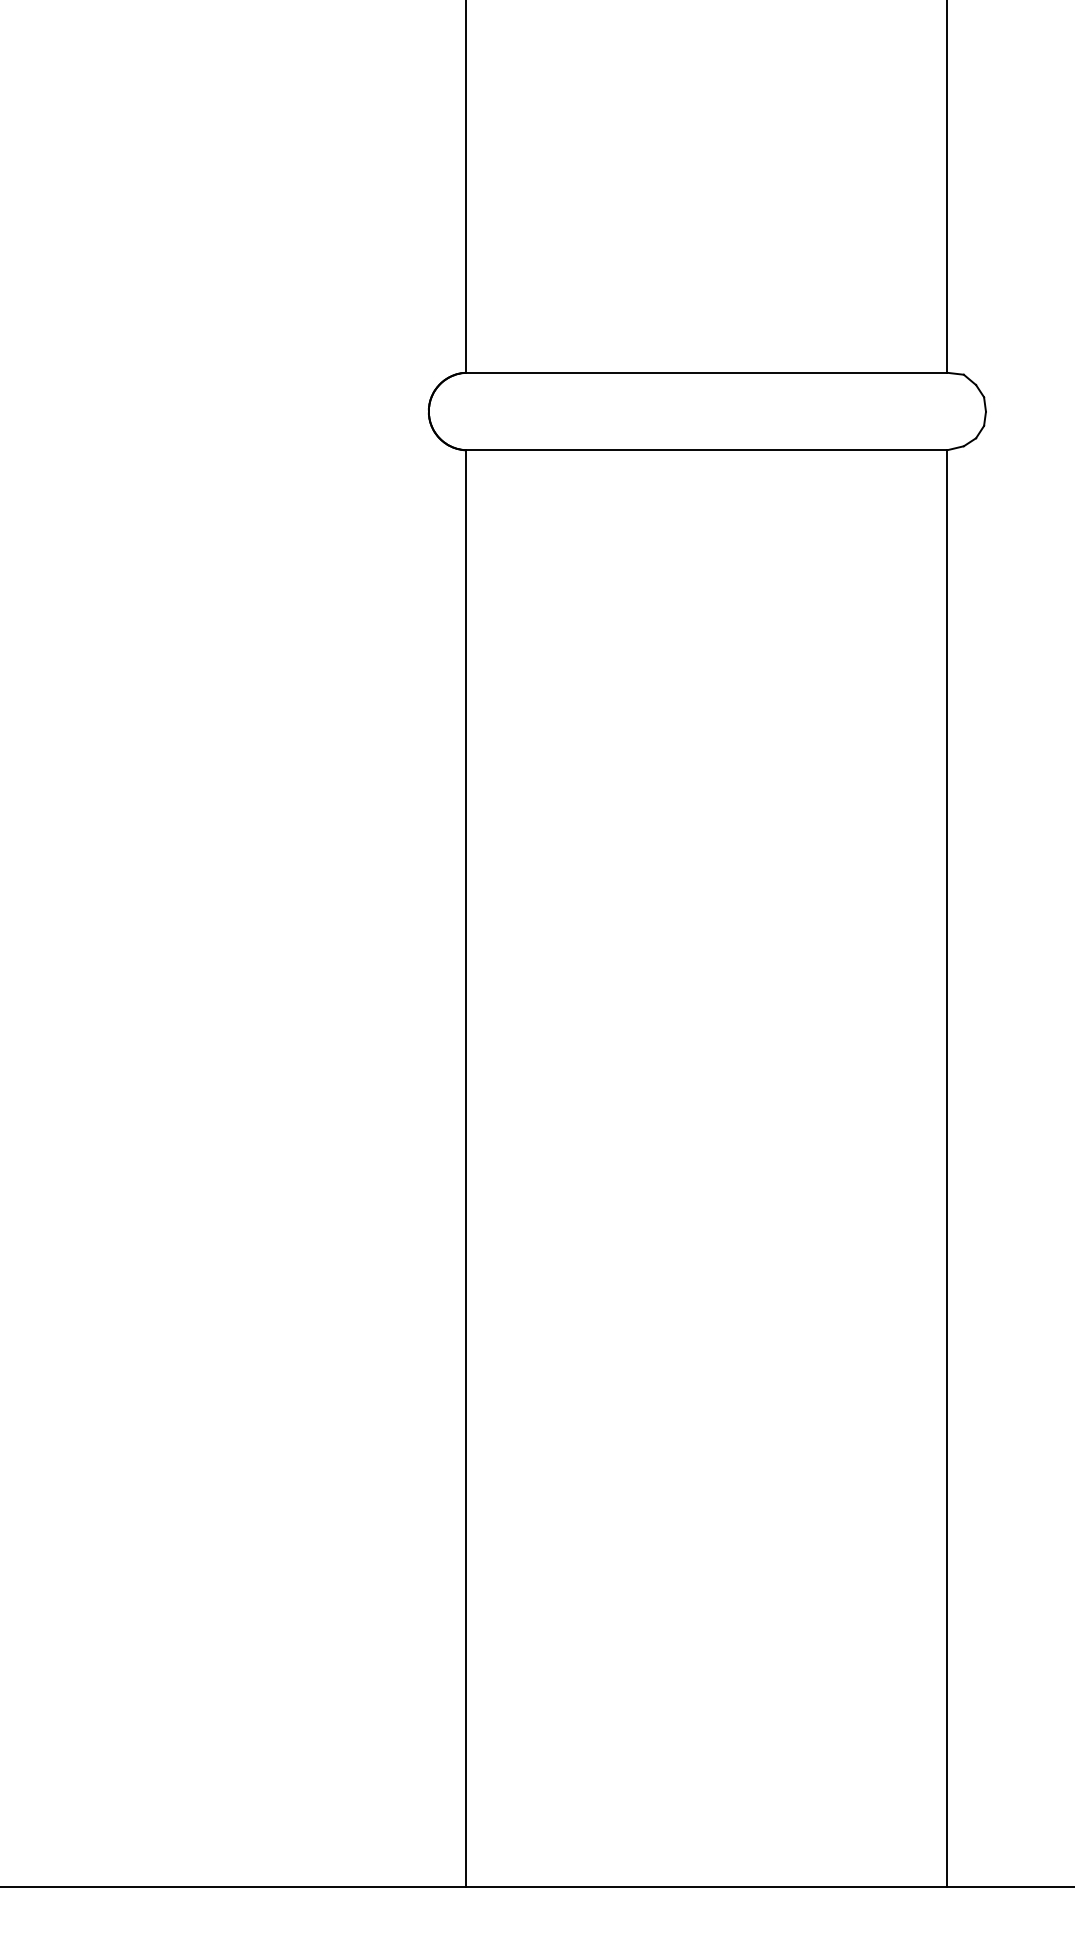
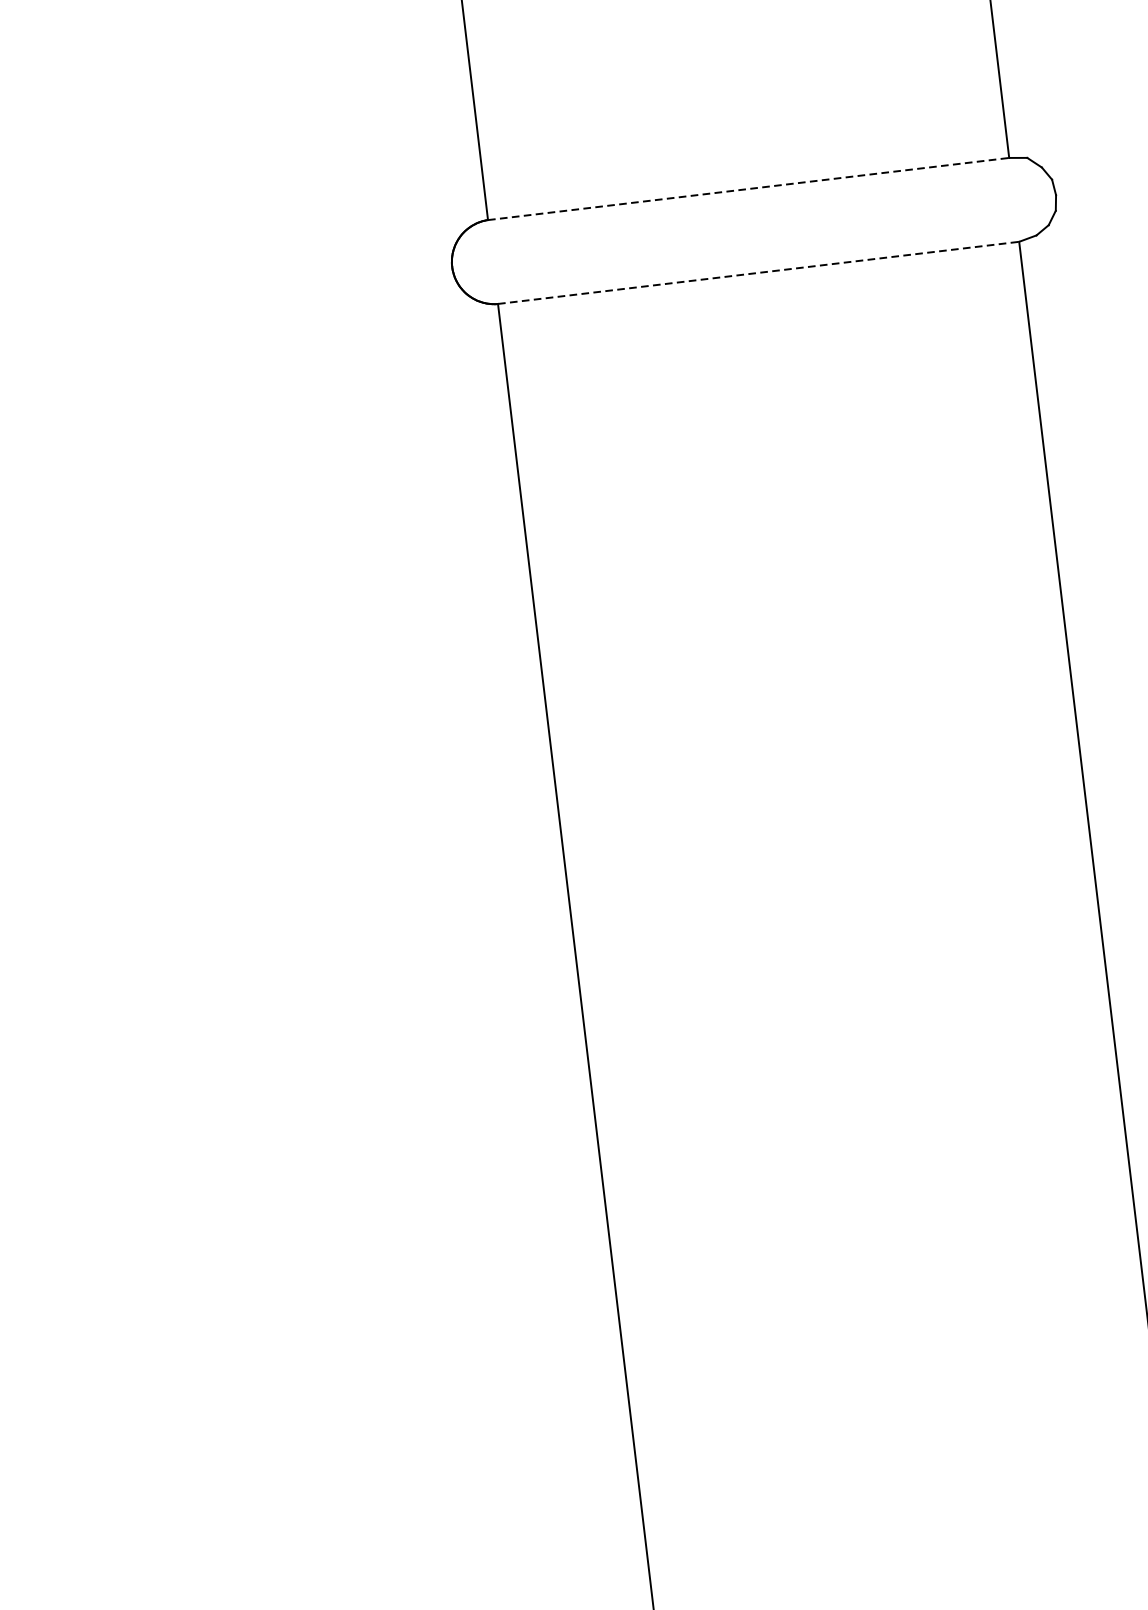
line: (707, 372) -> (749, 188), solid -> dashed
line: (707, 450) -> (759, 273), solid -> dashed

